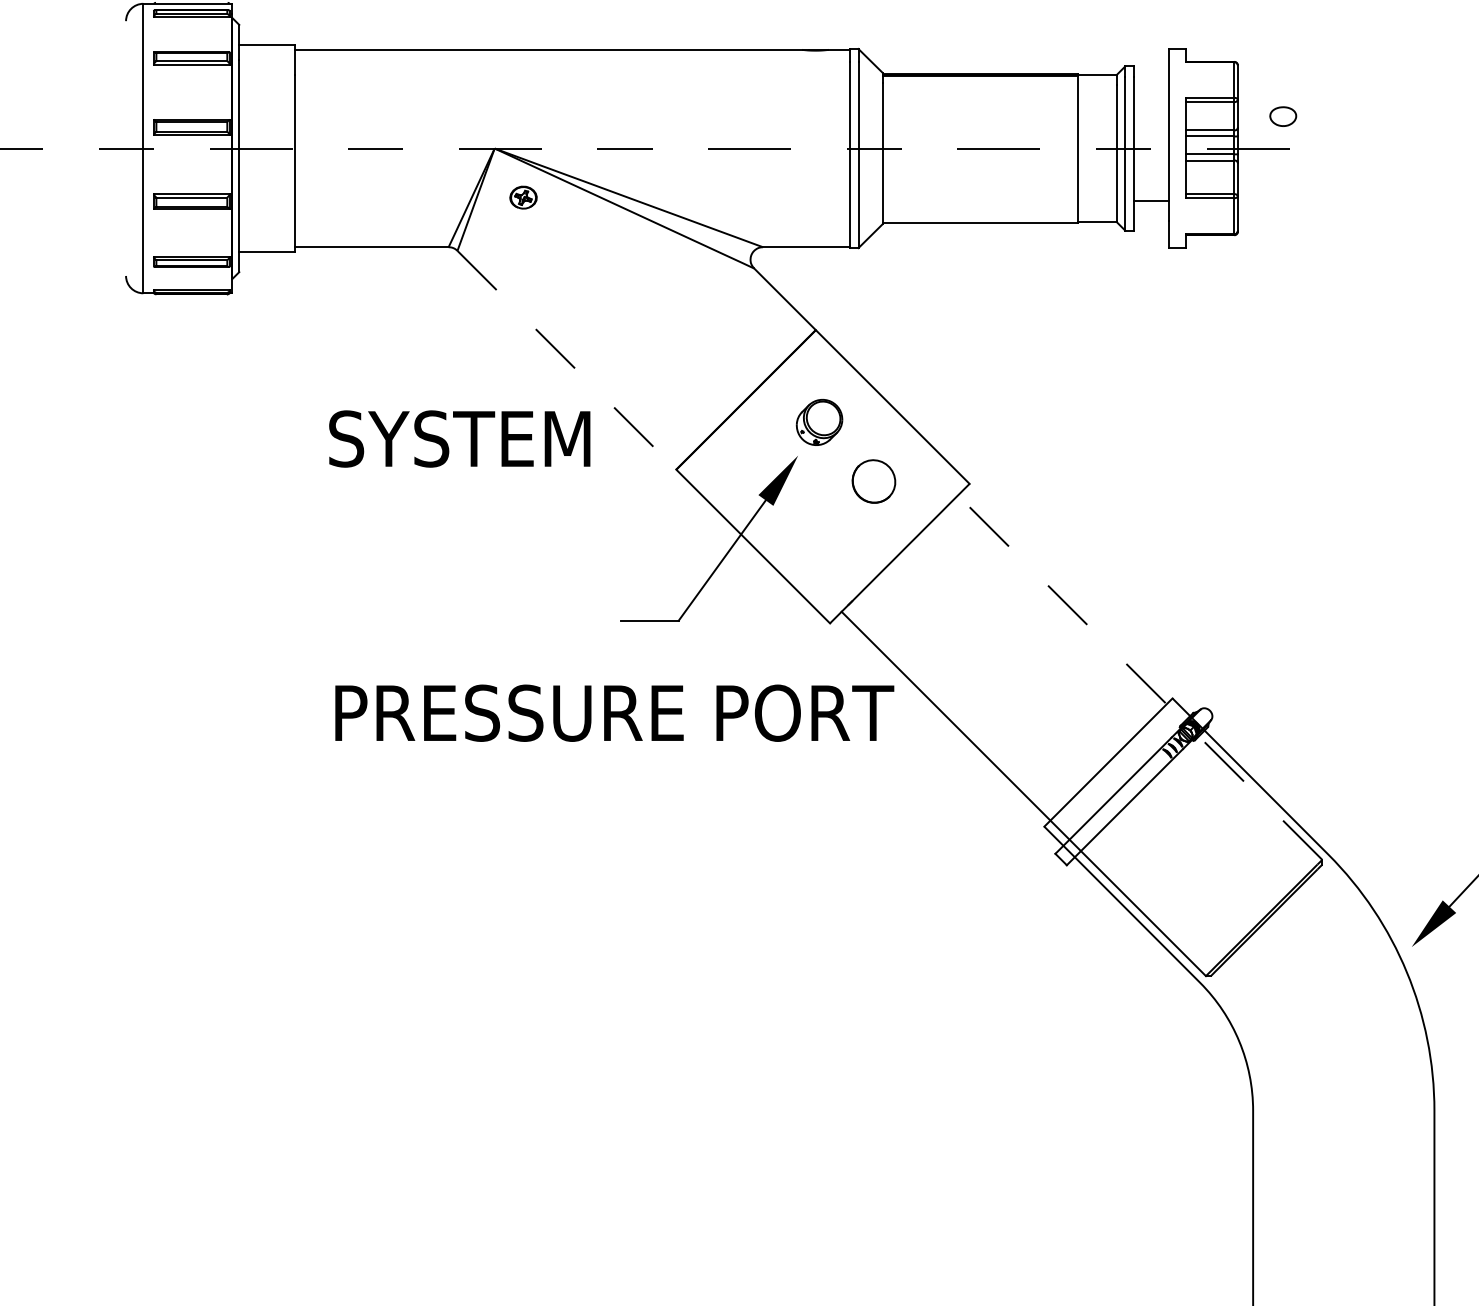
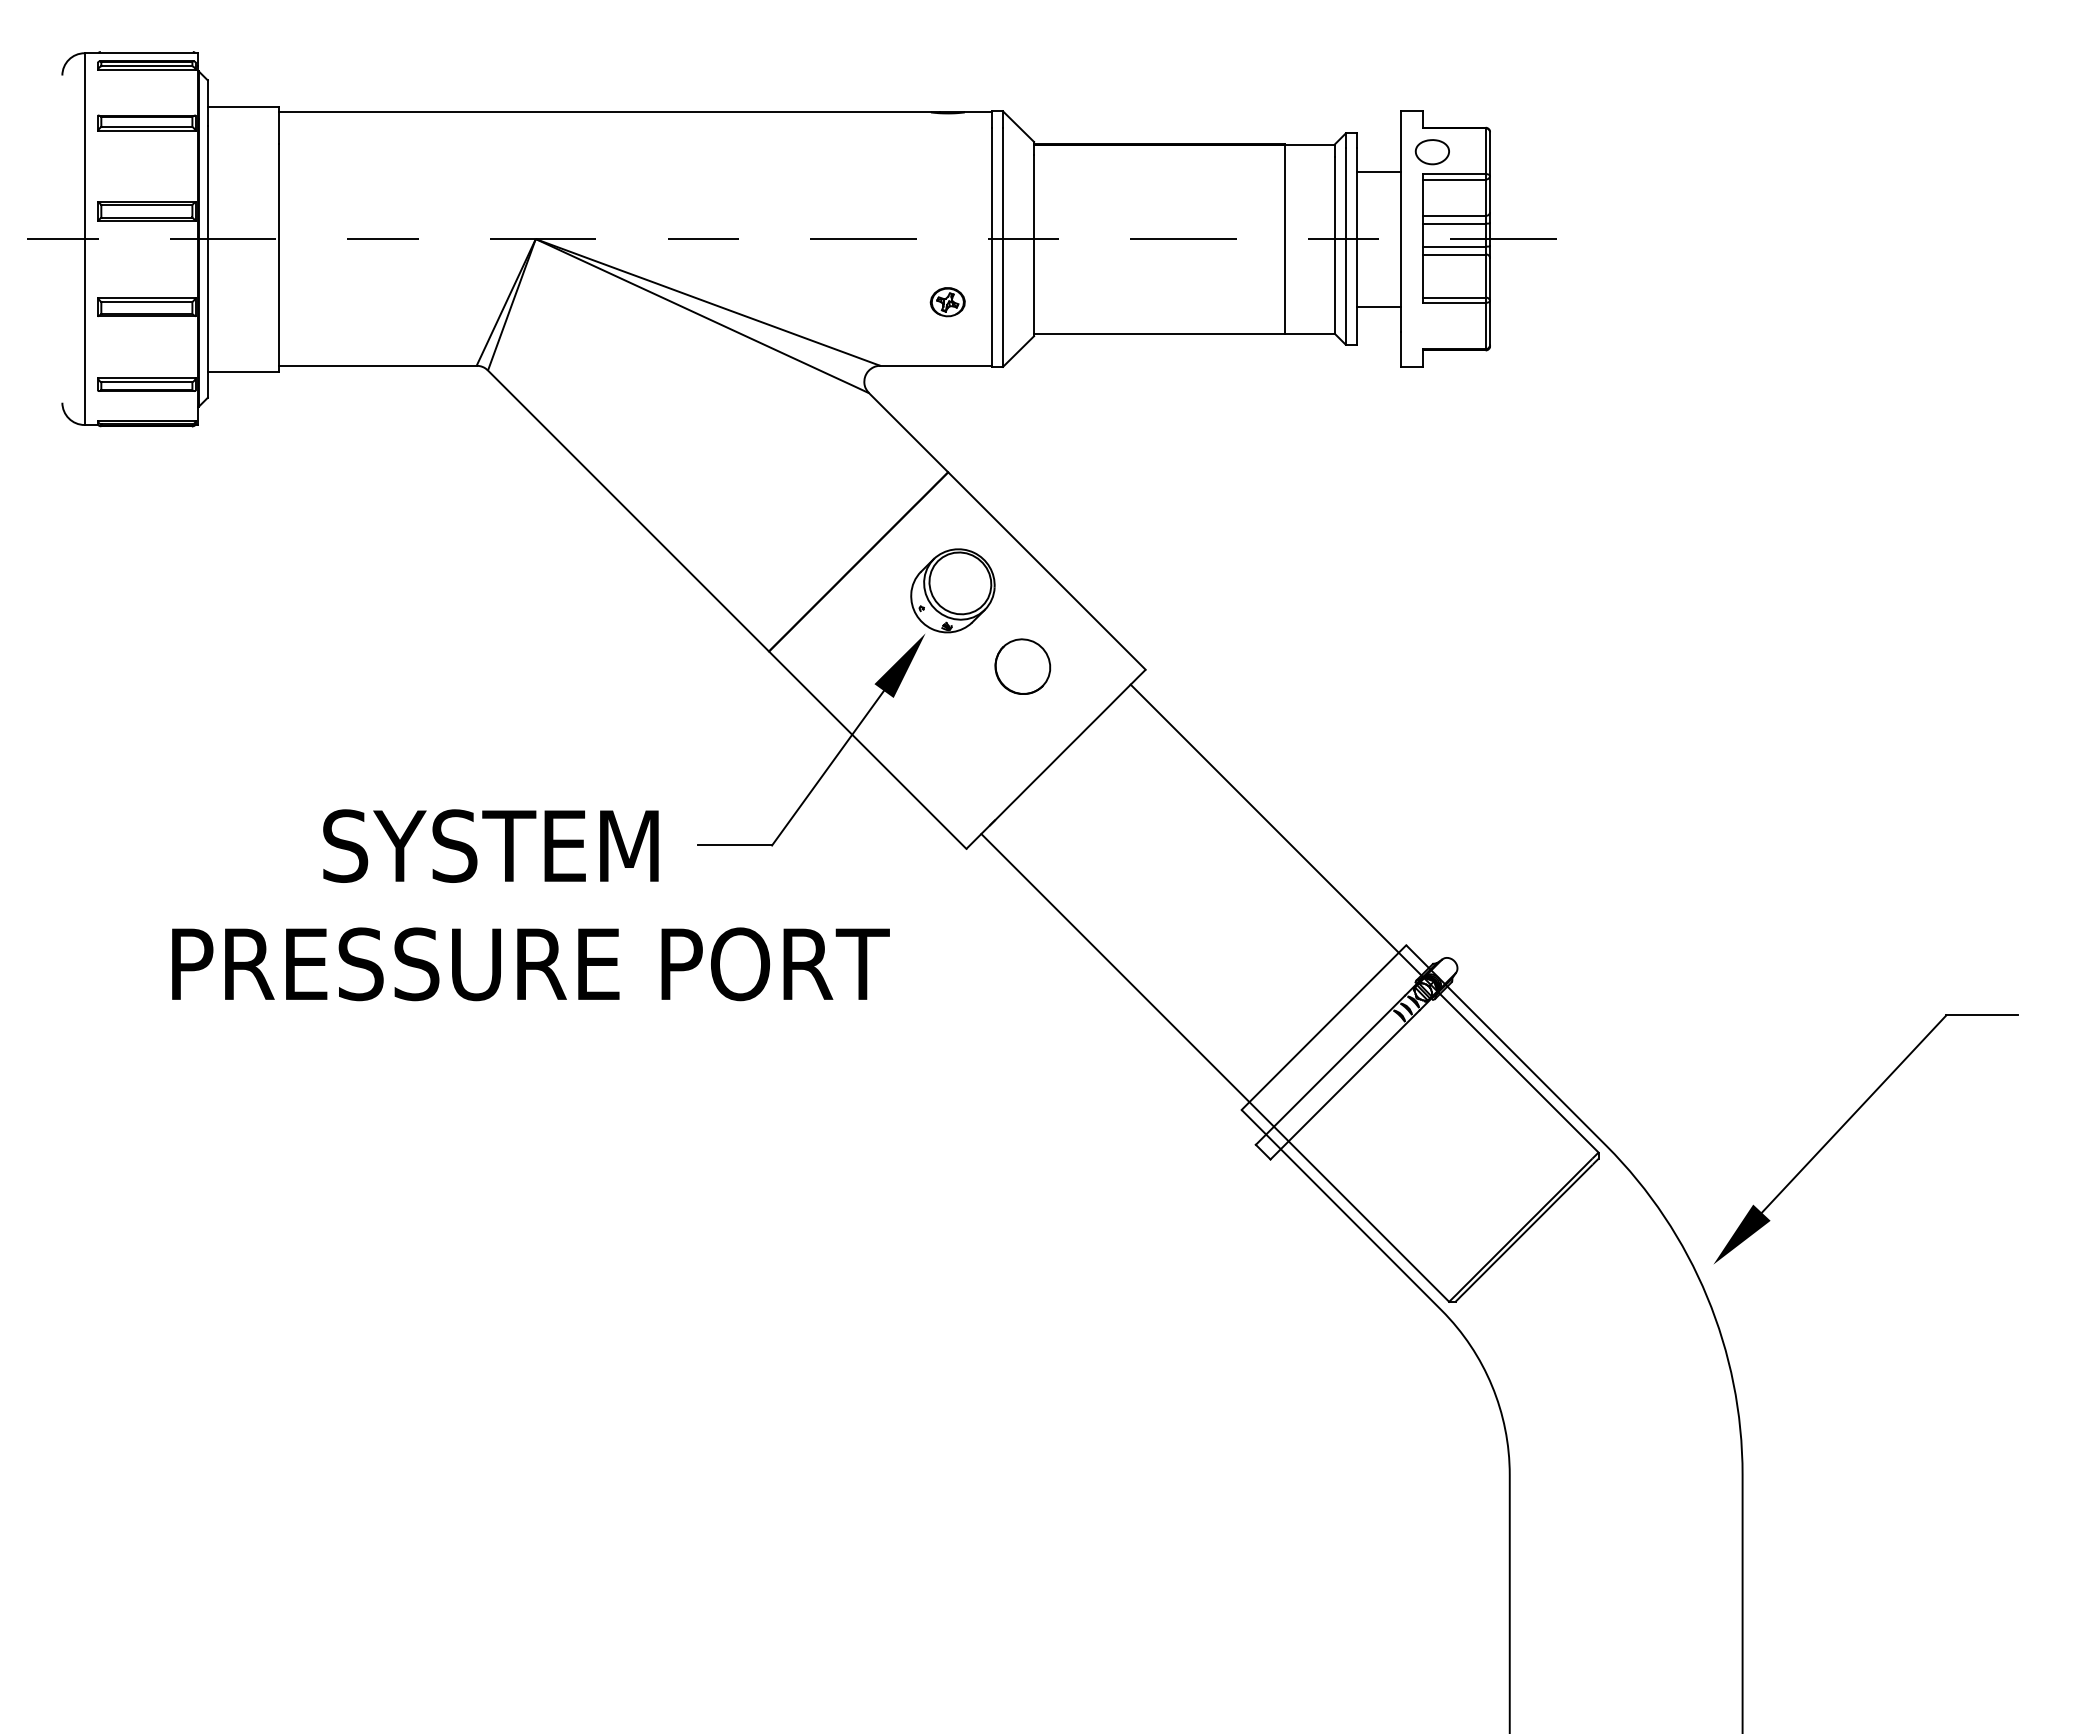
line: (1150, 95) -> (1378, 171), added
part: (1282, 116) -> (1431, 152), moved
part: (523, 197) -> (947, 302), moved
line: (566, 360) -> (628, 511), dashed -> solid
part: (819, 422) -> (952, 590), size x1.43
text: (459, 438) -> (490, 845), moved
line: (1140, 677) -> (1364, 918), dashed -> solid
text: (614, 713) -> (530, 964), moved

